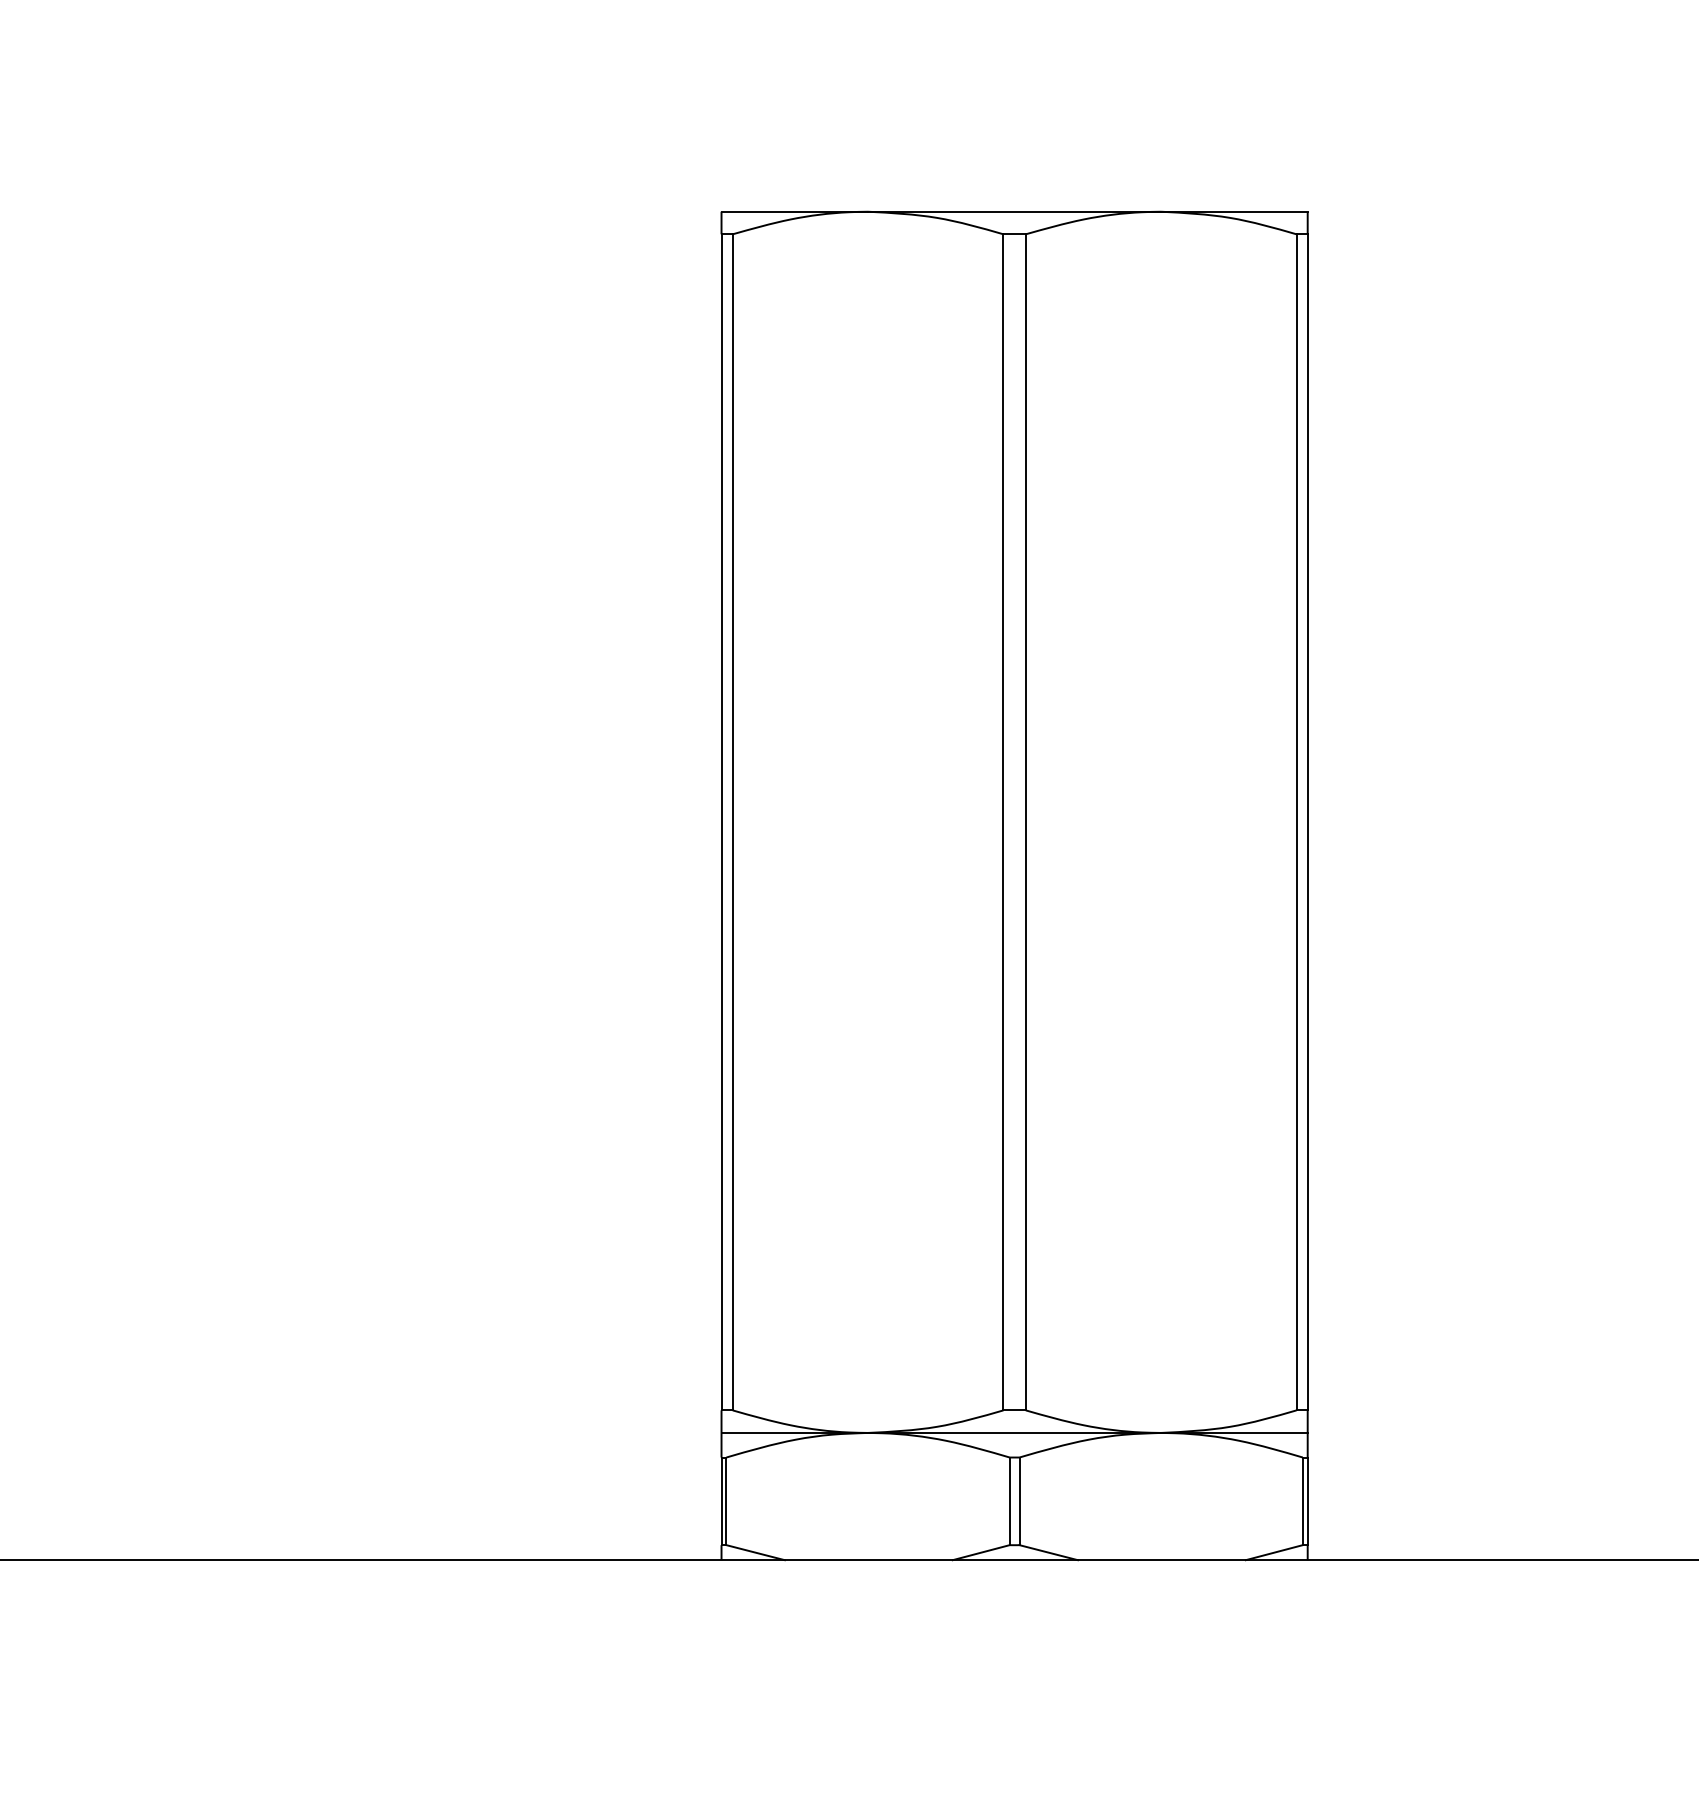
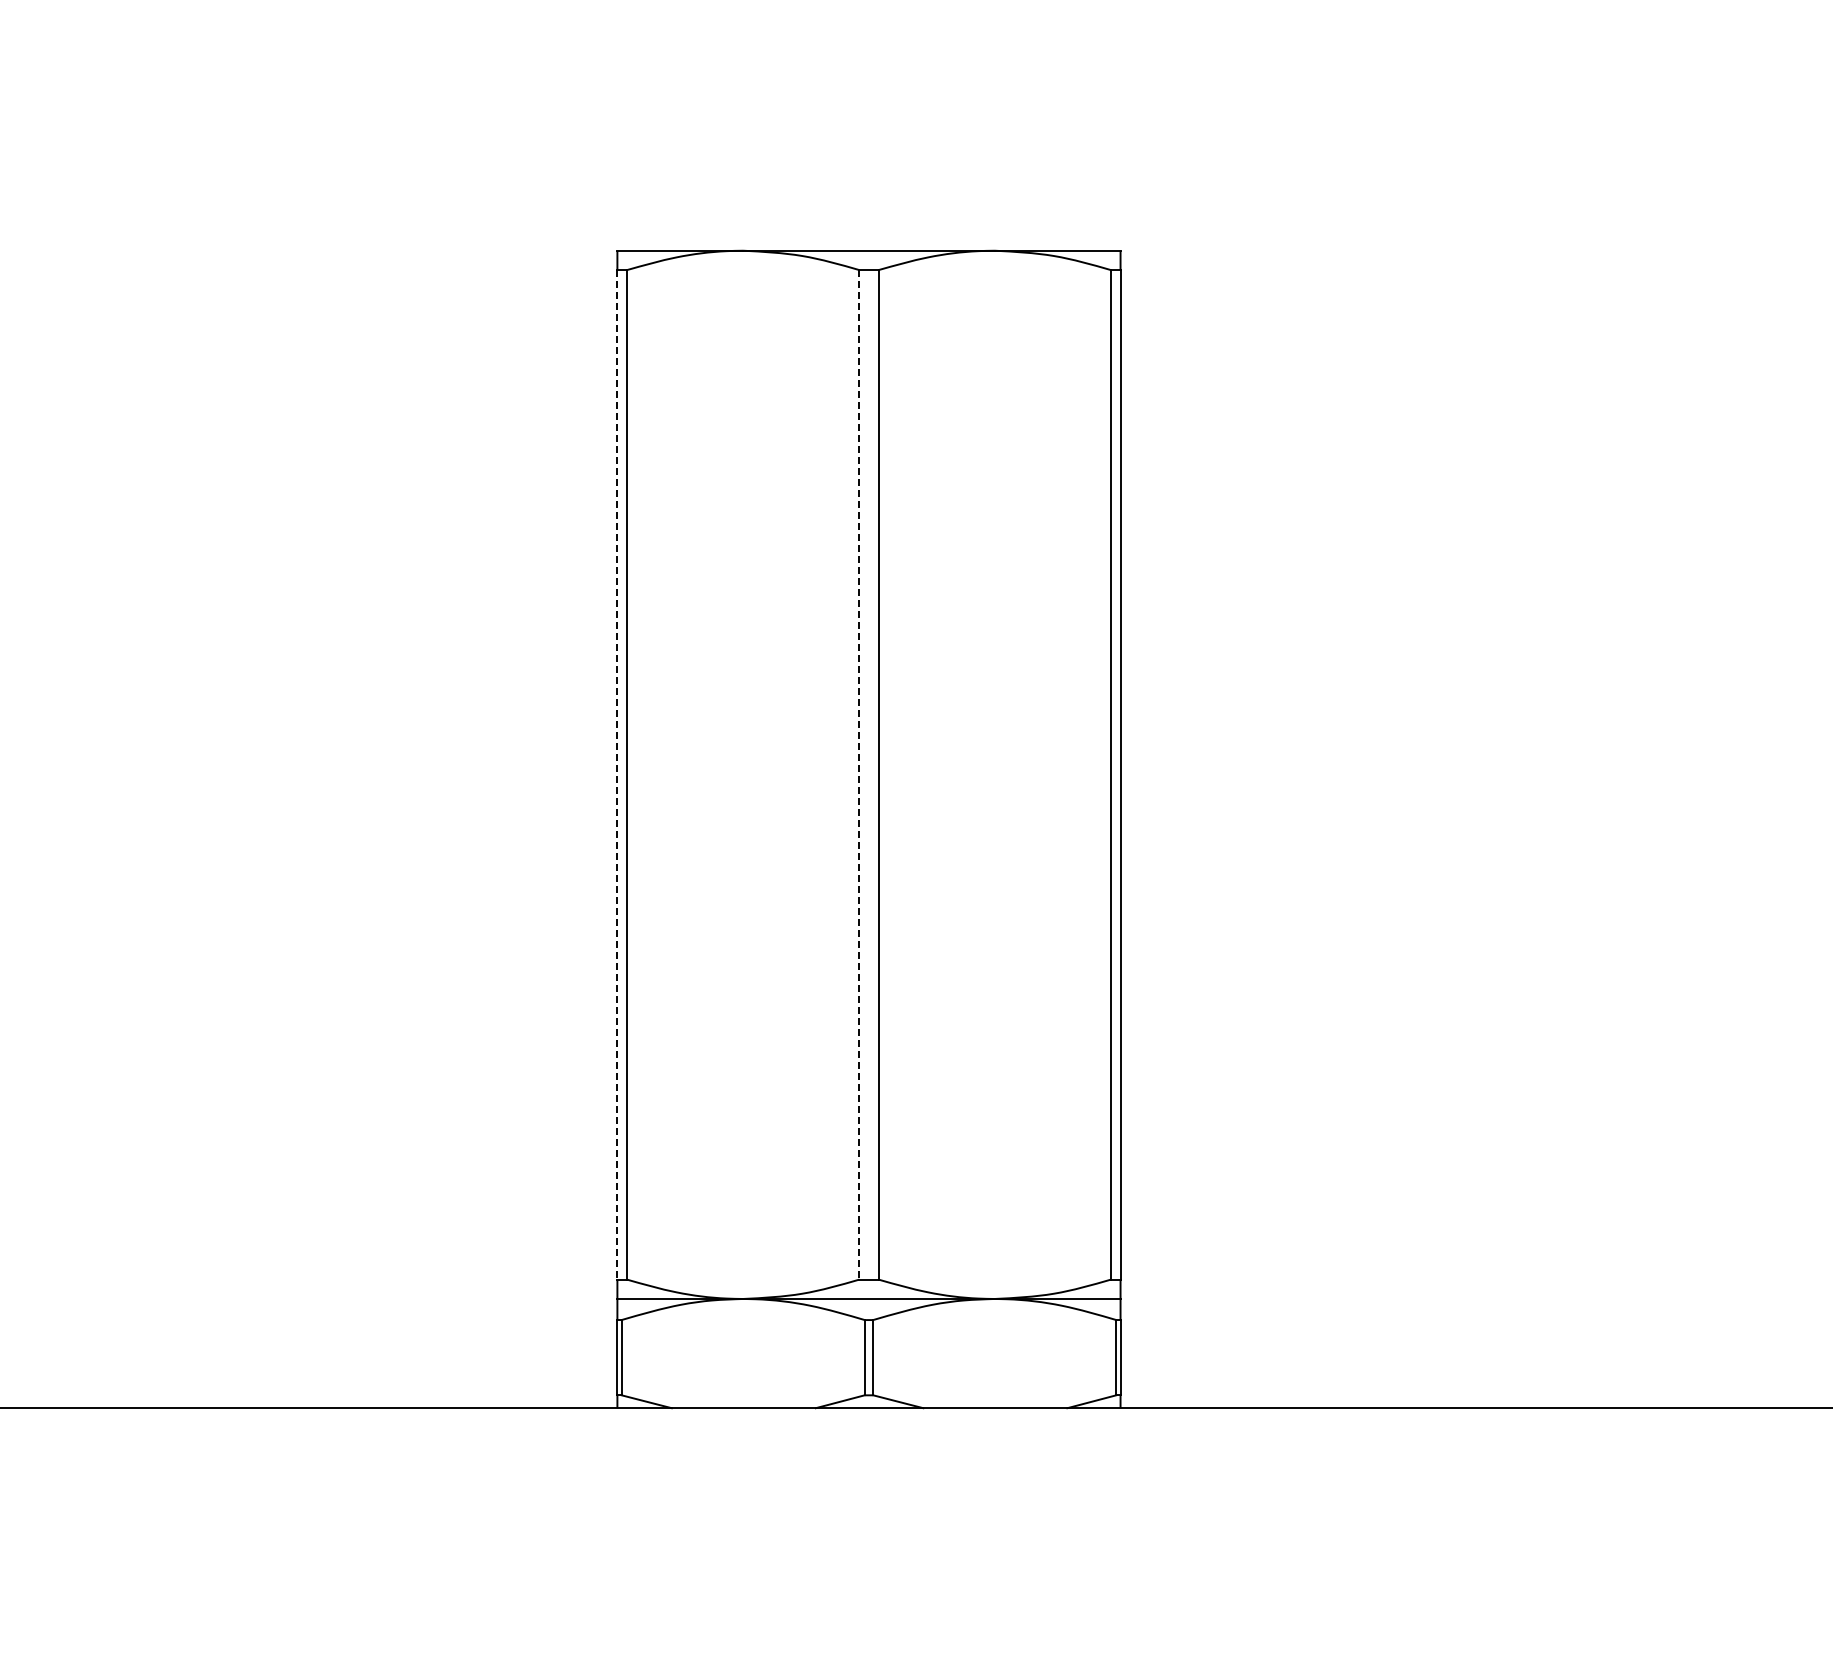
line: (721, 821) -> (617, 774), solid -> dashed
line: (1003, 821) -> (859, 774), solid -> dashed

